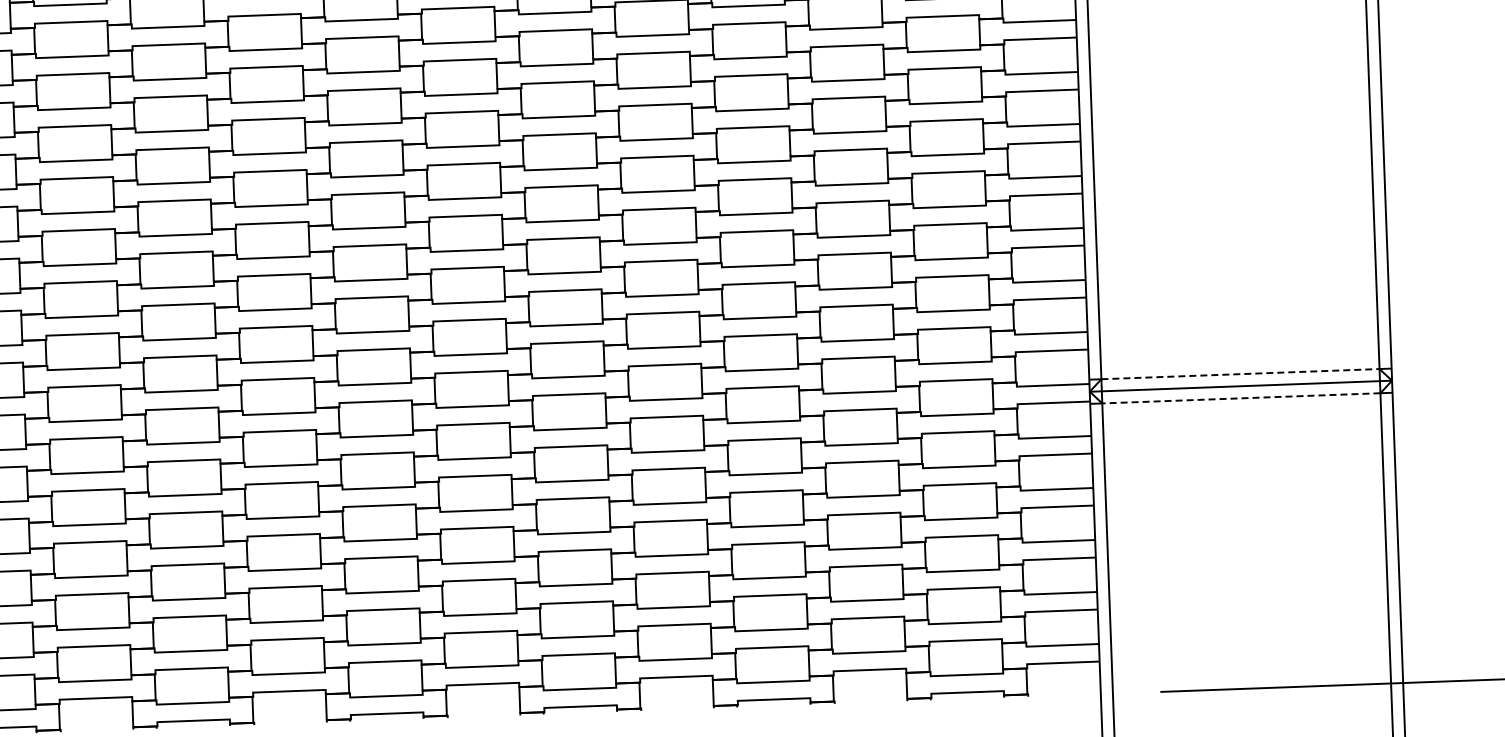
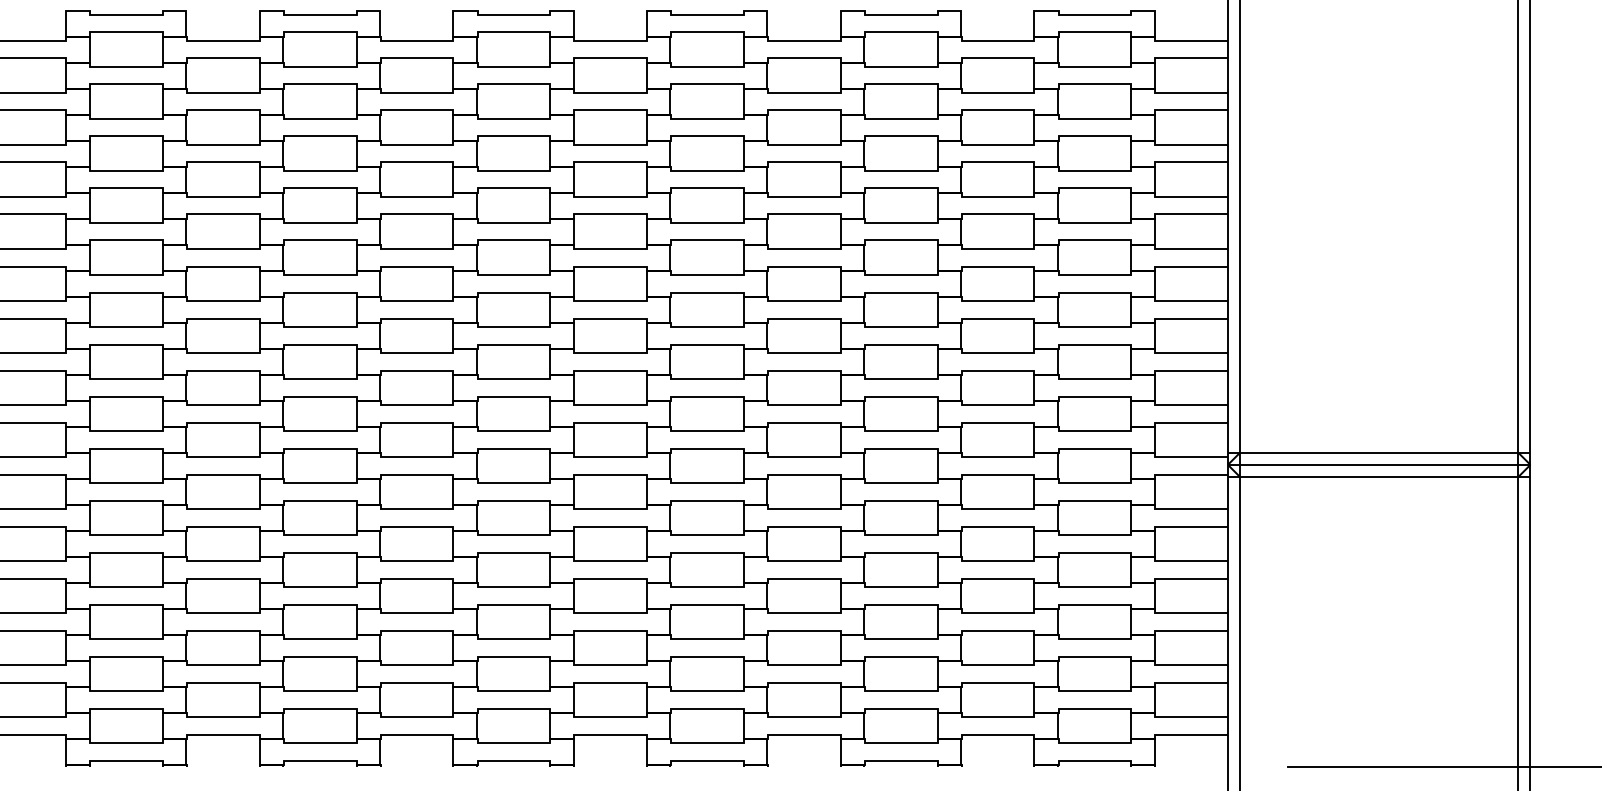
line: (1240, 373) -> (1379, 452), dashed -> solid
line: (1240, 397) -> (1378, 476), dashed -> solid

